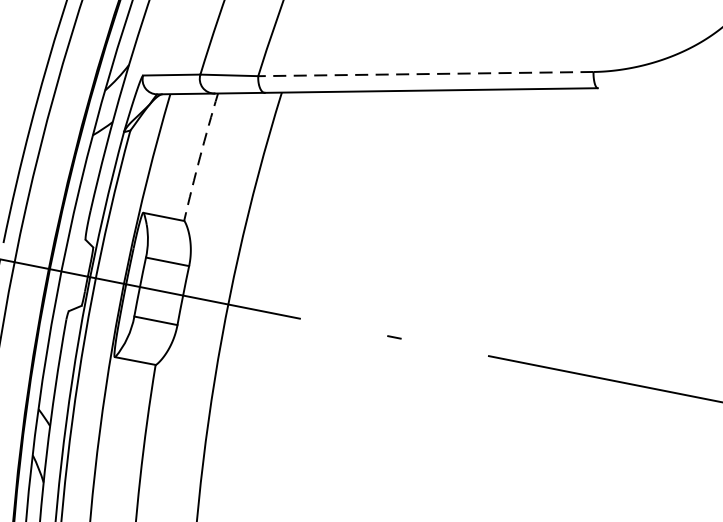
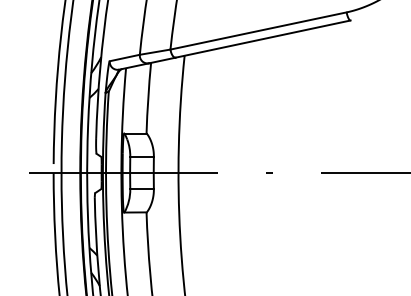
line: (425, 74) -> (258, 31), dashed -> solid
arc: (200, 157) -> (148, 98), dashed -> solid

